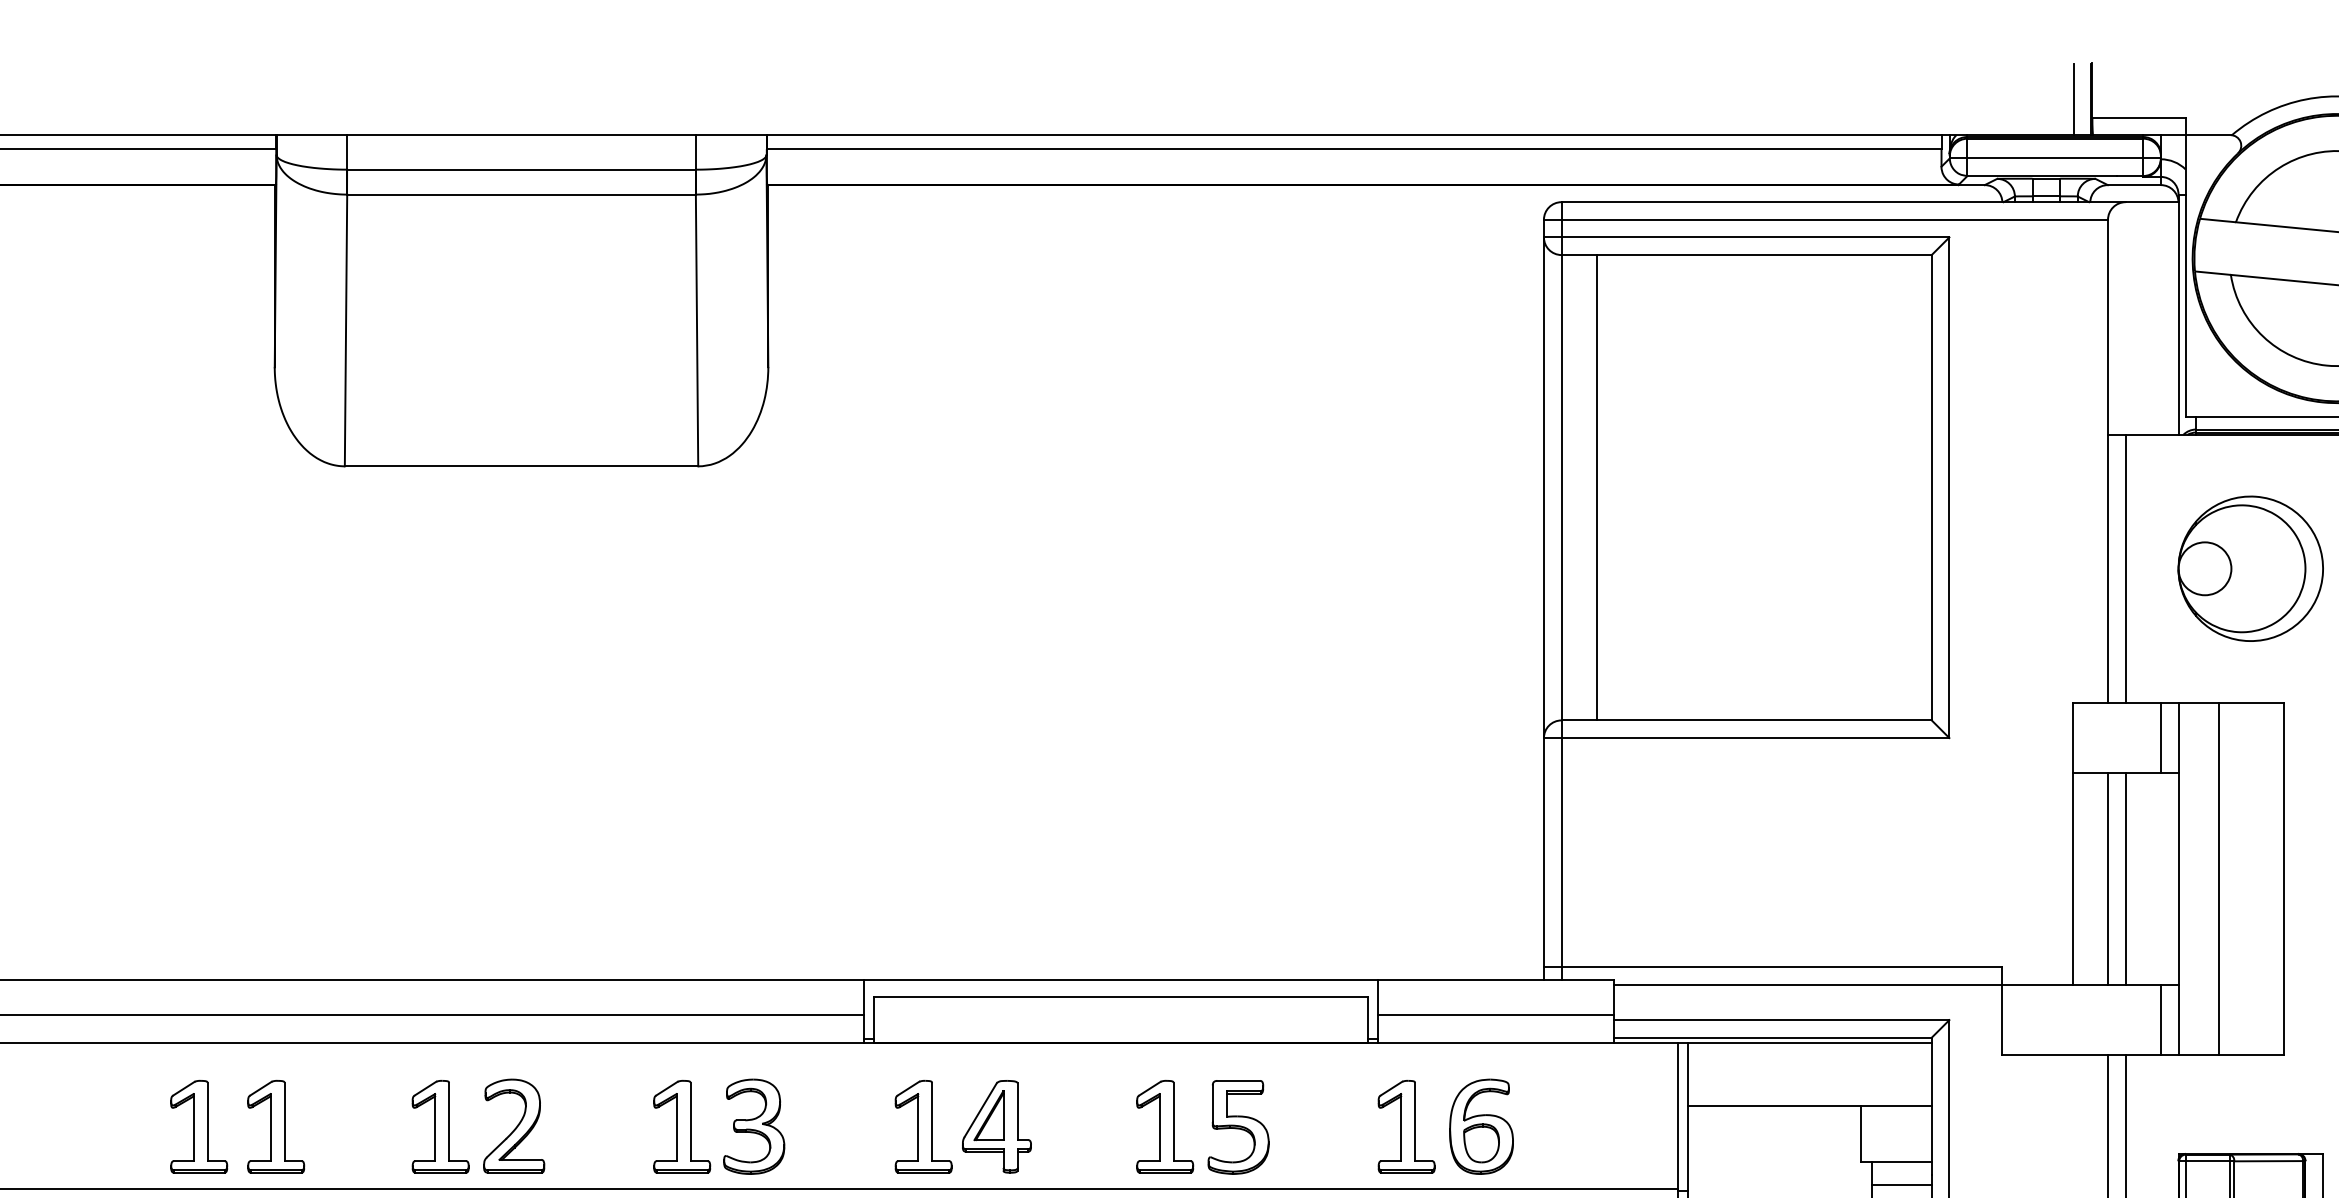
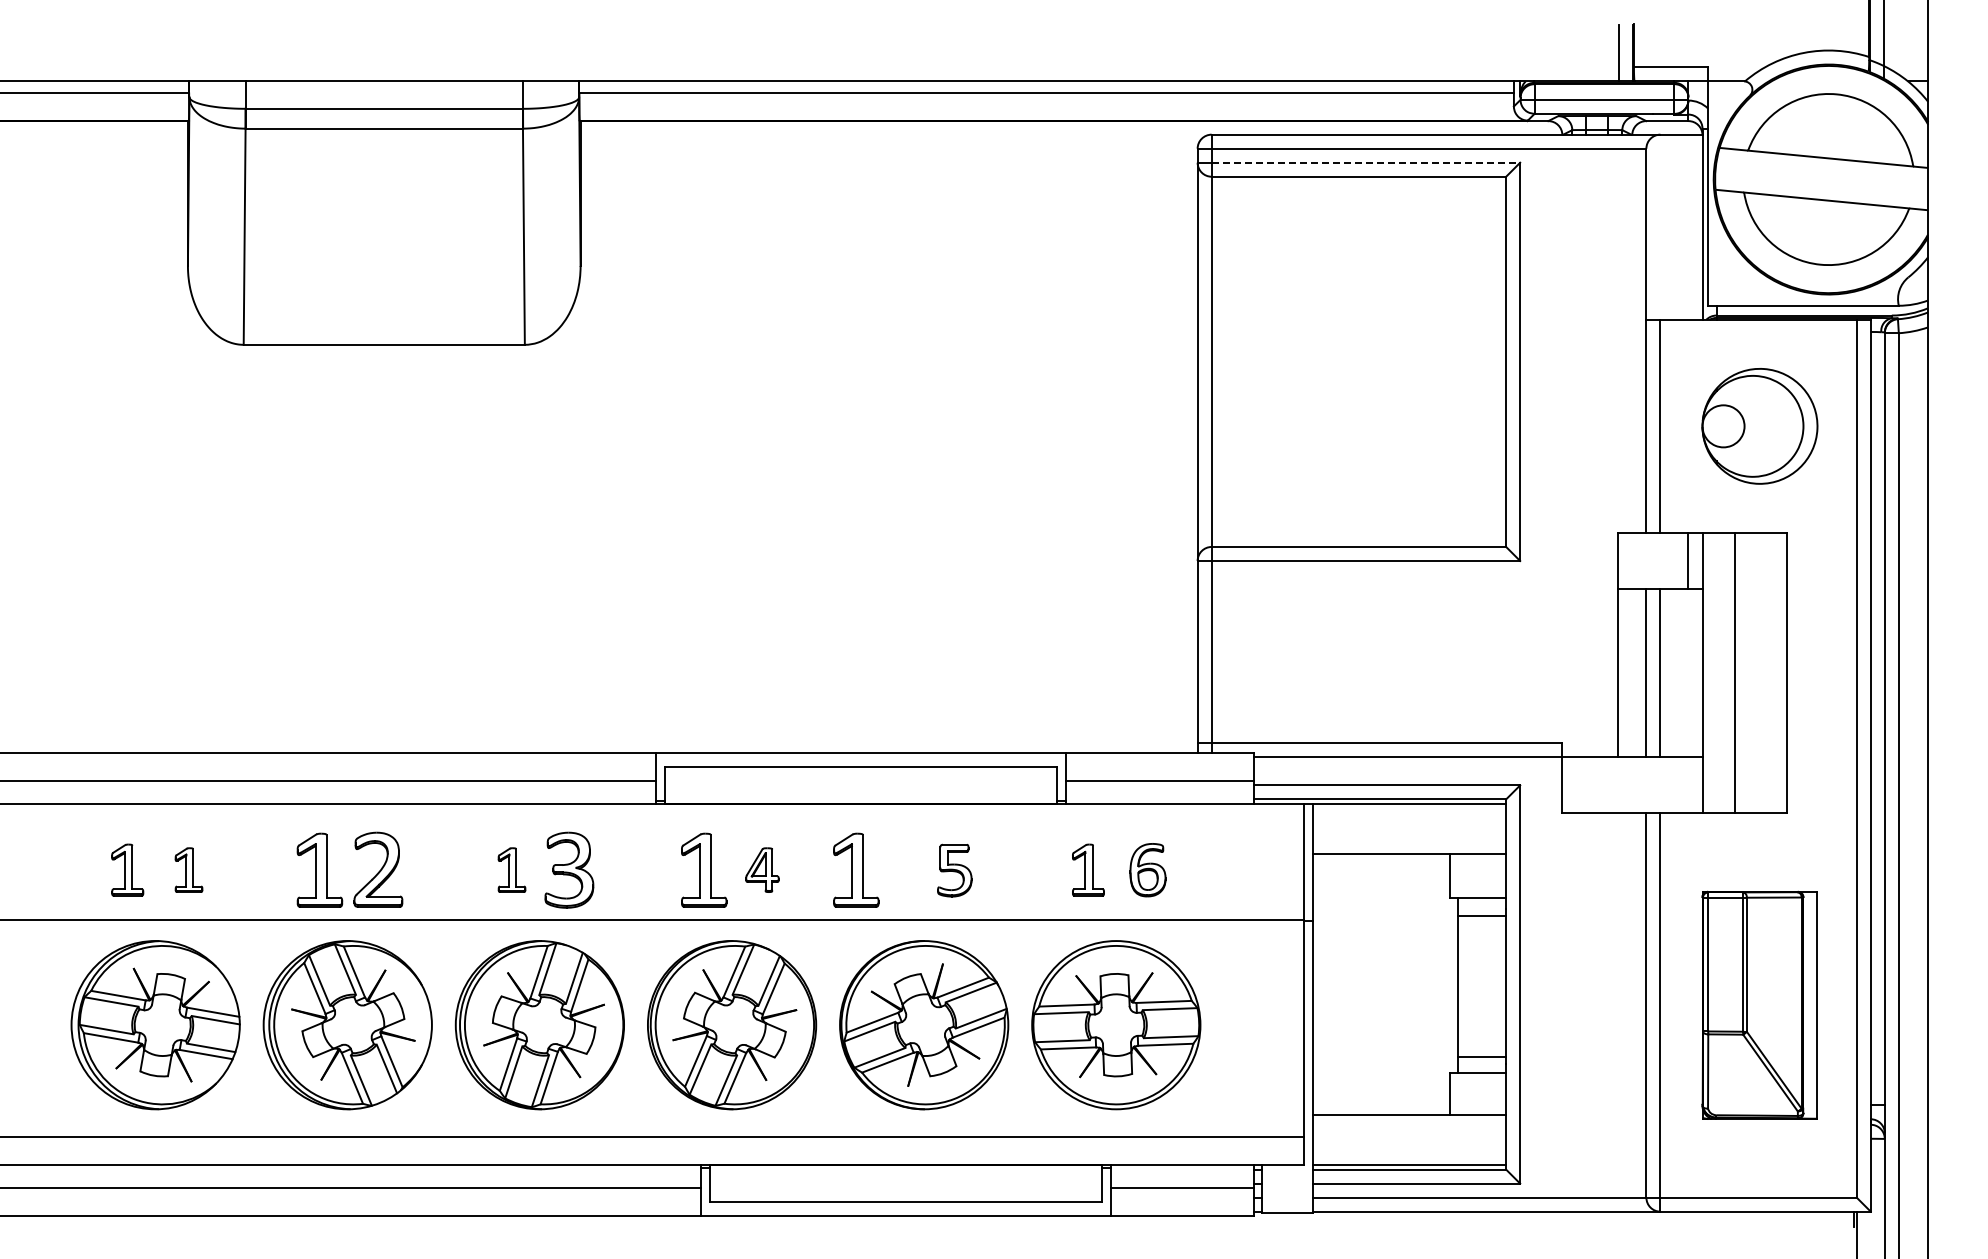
line: (1756, 237) -> (1366, 162), solid -> dashed
line: (1596, 487) -> (1239, 361), removed
line: (2160, 1020) -> (1688, 785), removed
part: (198, 1125) -> (127, 869), size x0.7
part: (275, 1125) -> (188, 869), size x0.6
part: (681, 1125) -> (511, 869), size x0.6
part: (996, 1125) -> (762, 869), size x0.6
part: (1165, 1125) -> (856, 869), moved
part: (1406, 1125) -> (1088, 869), size x0.7
part: (1480, 1125) -> (1147, 869), size x0.7
part: (1238, 1127) -> (954, 870), size x0.7

